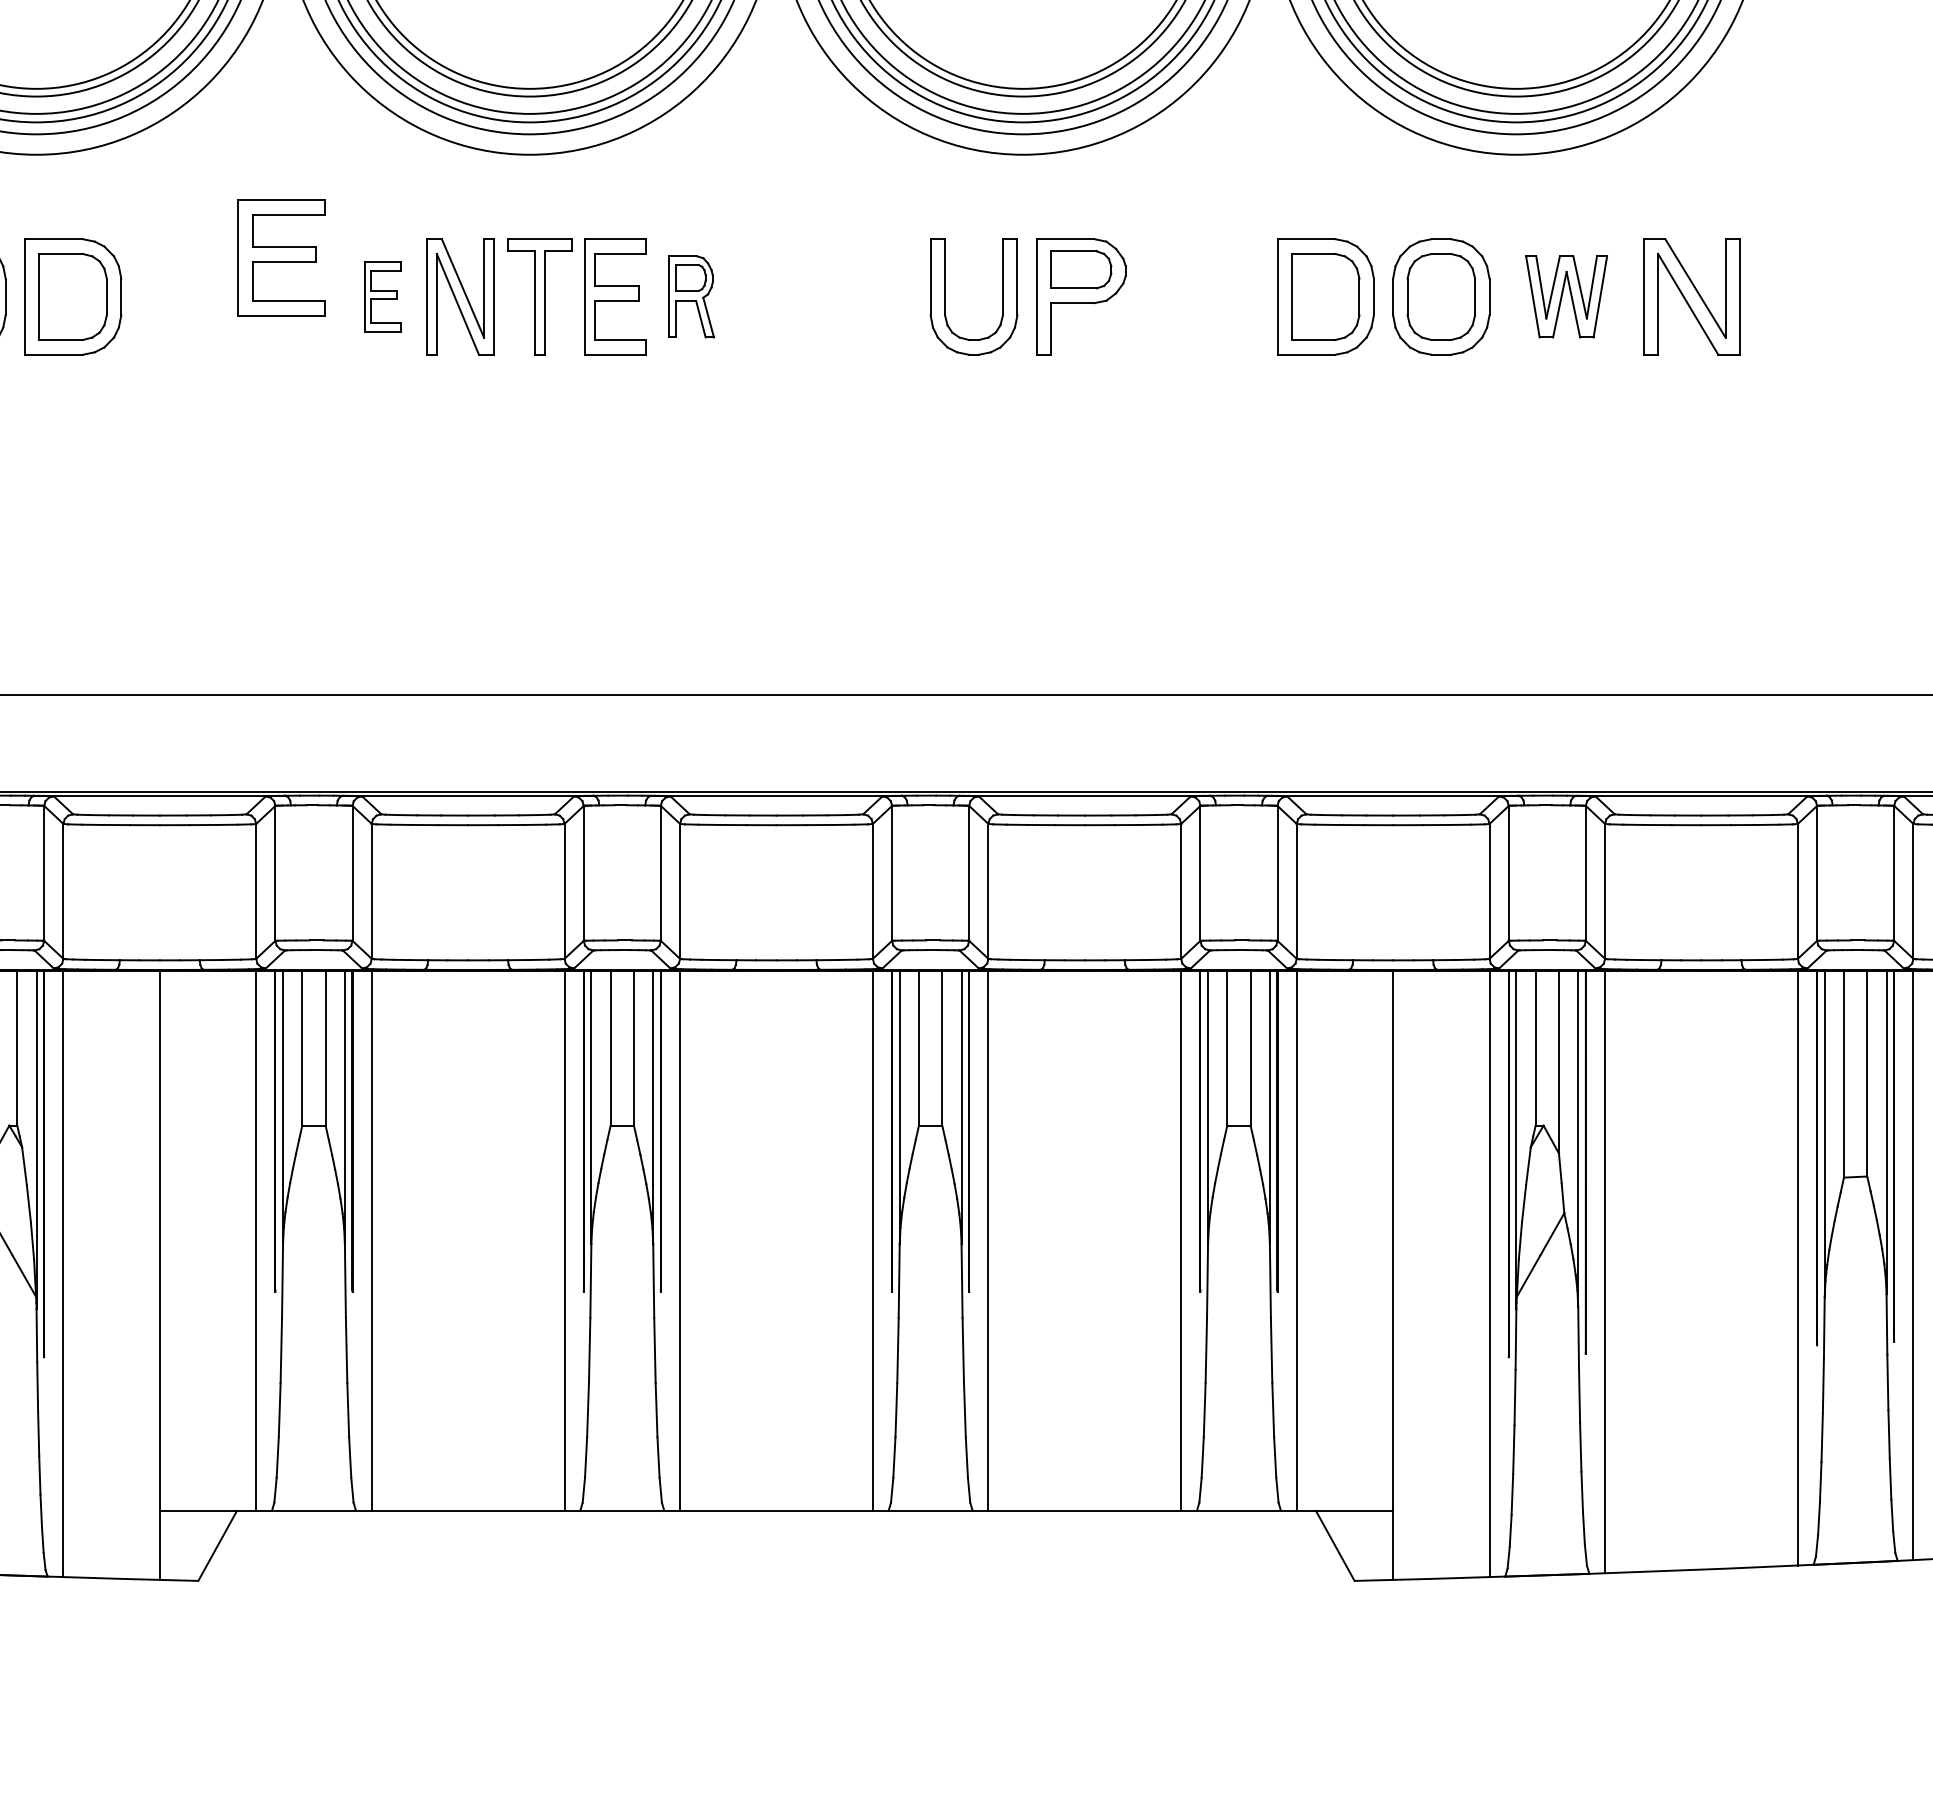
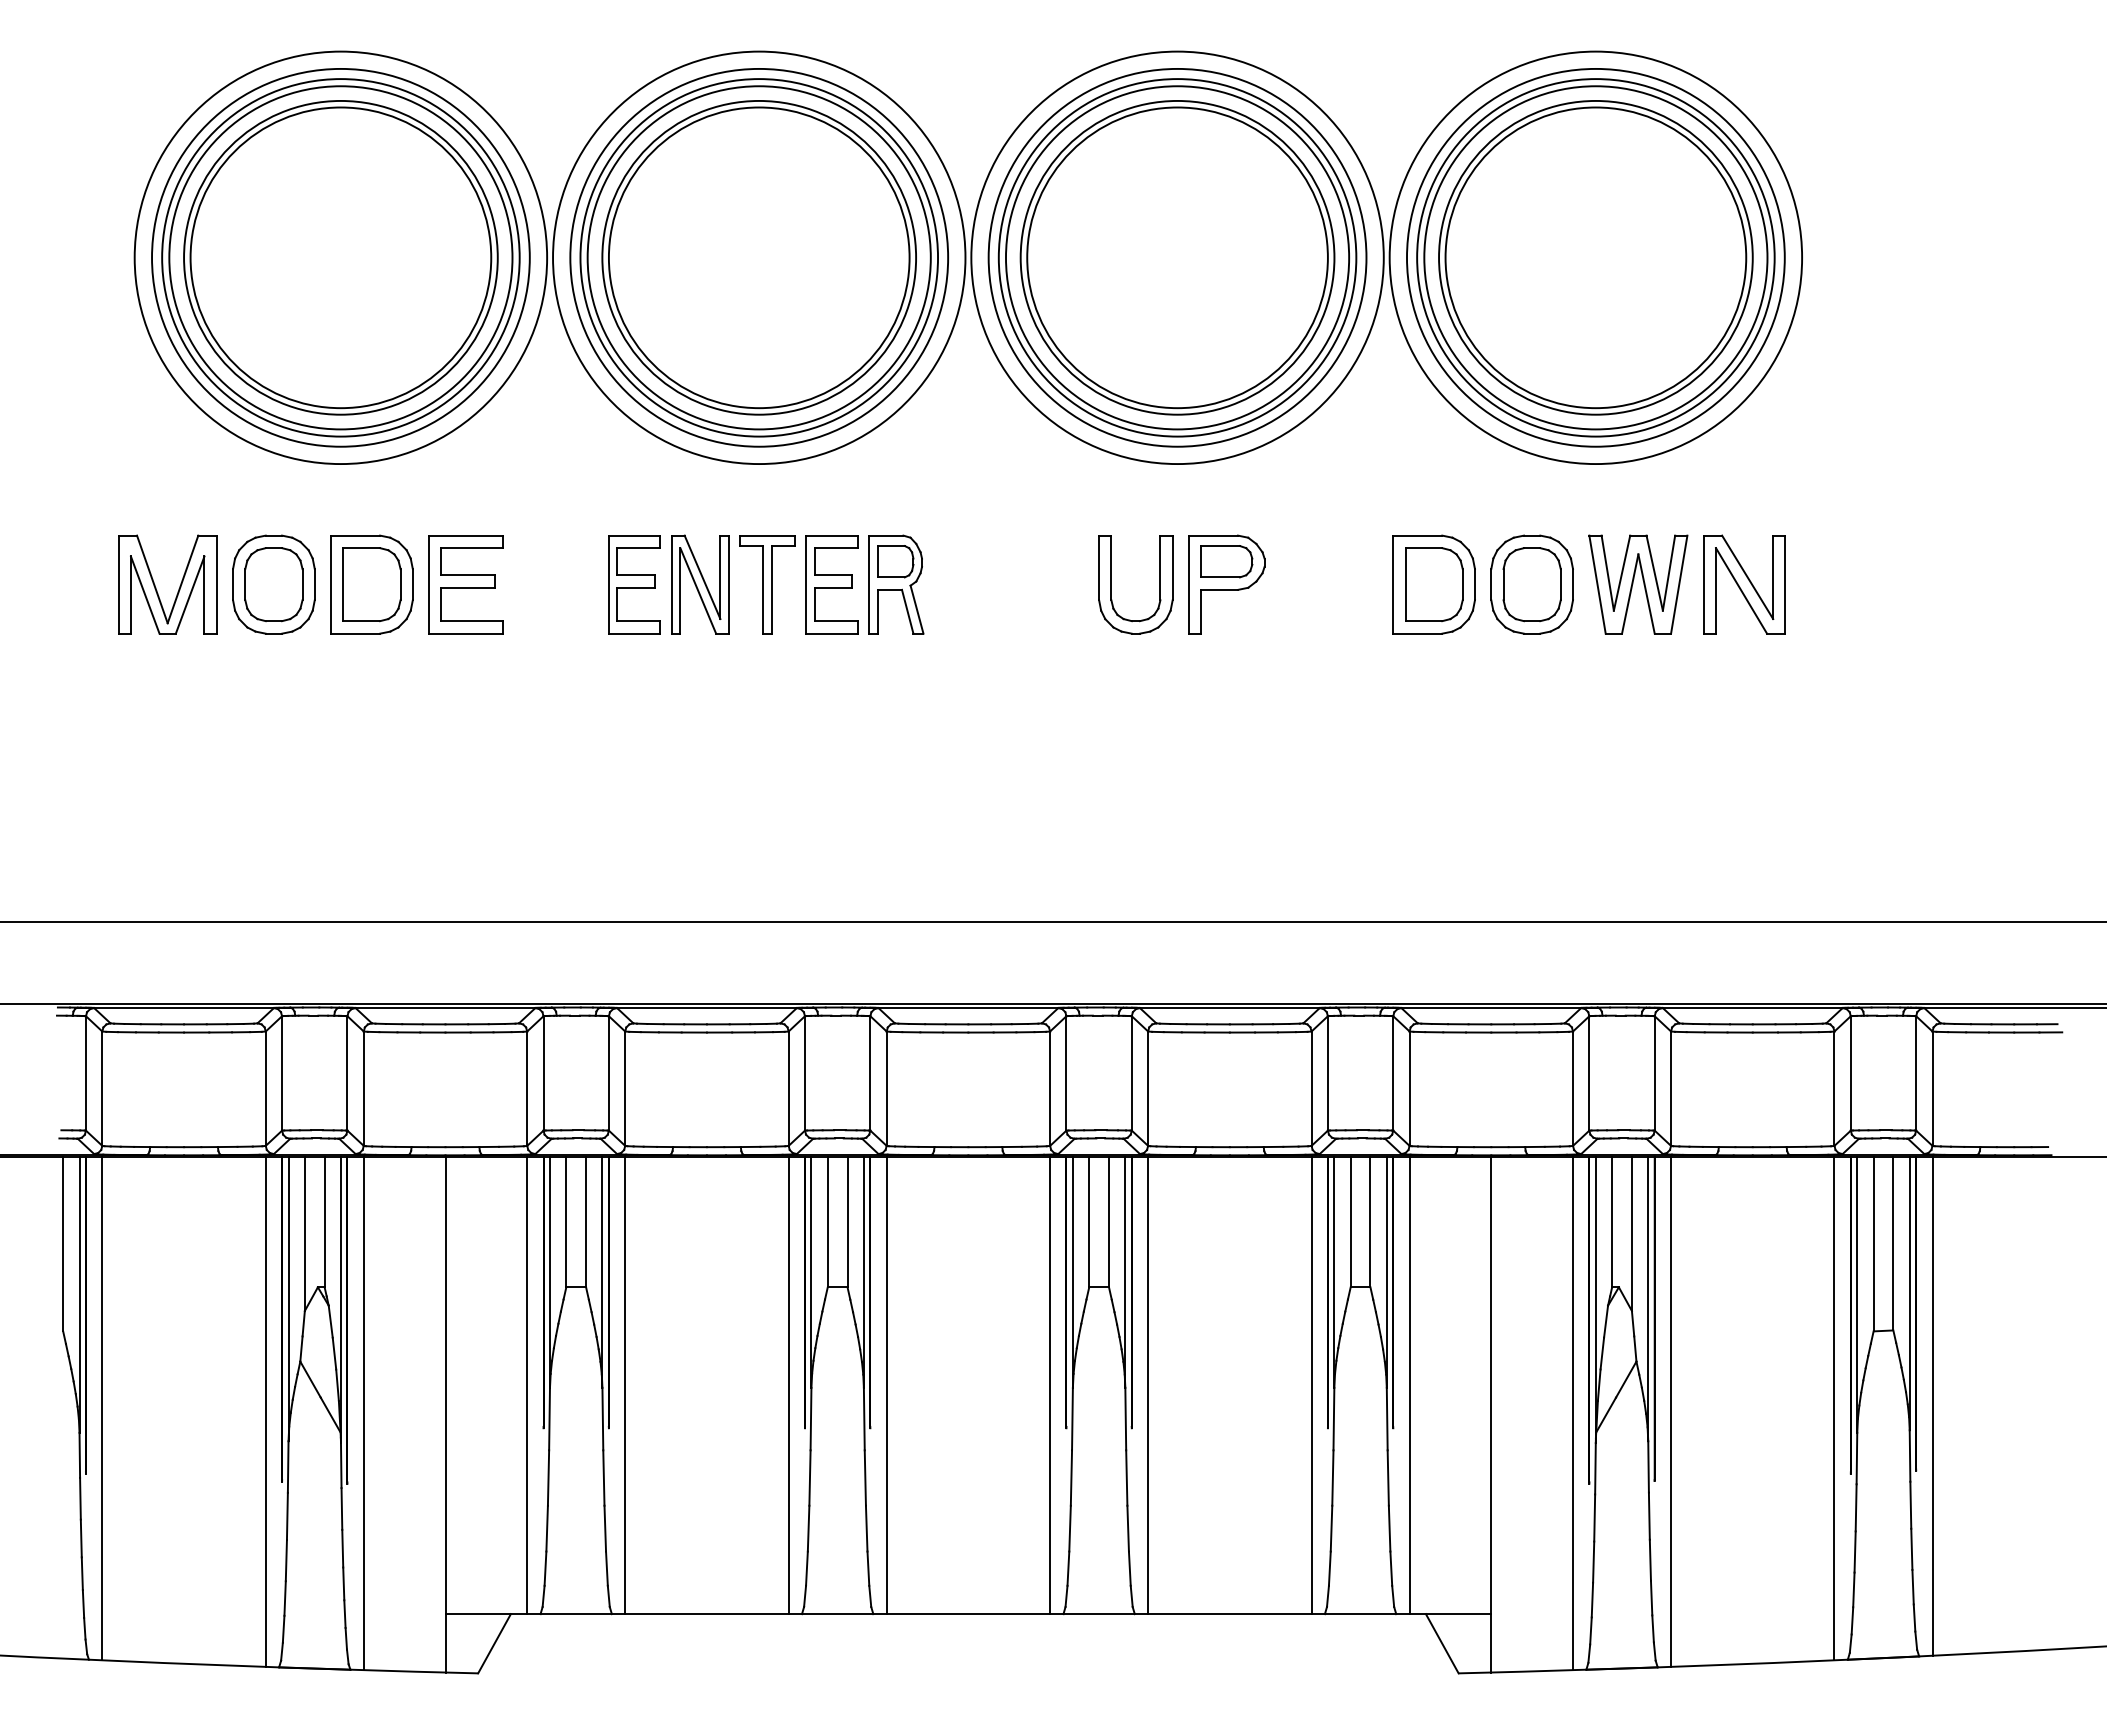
part: (281, 257) -> (465, 584), moved
part: (382, 296) -> (634, 584), size x1.67
part: (691, 296) -> (896, 584), size x1.43
part: (1566, 296) -> (1638, 584), size x1.43

